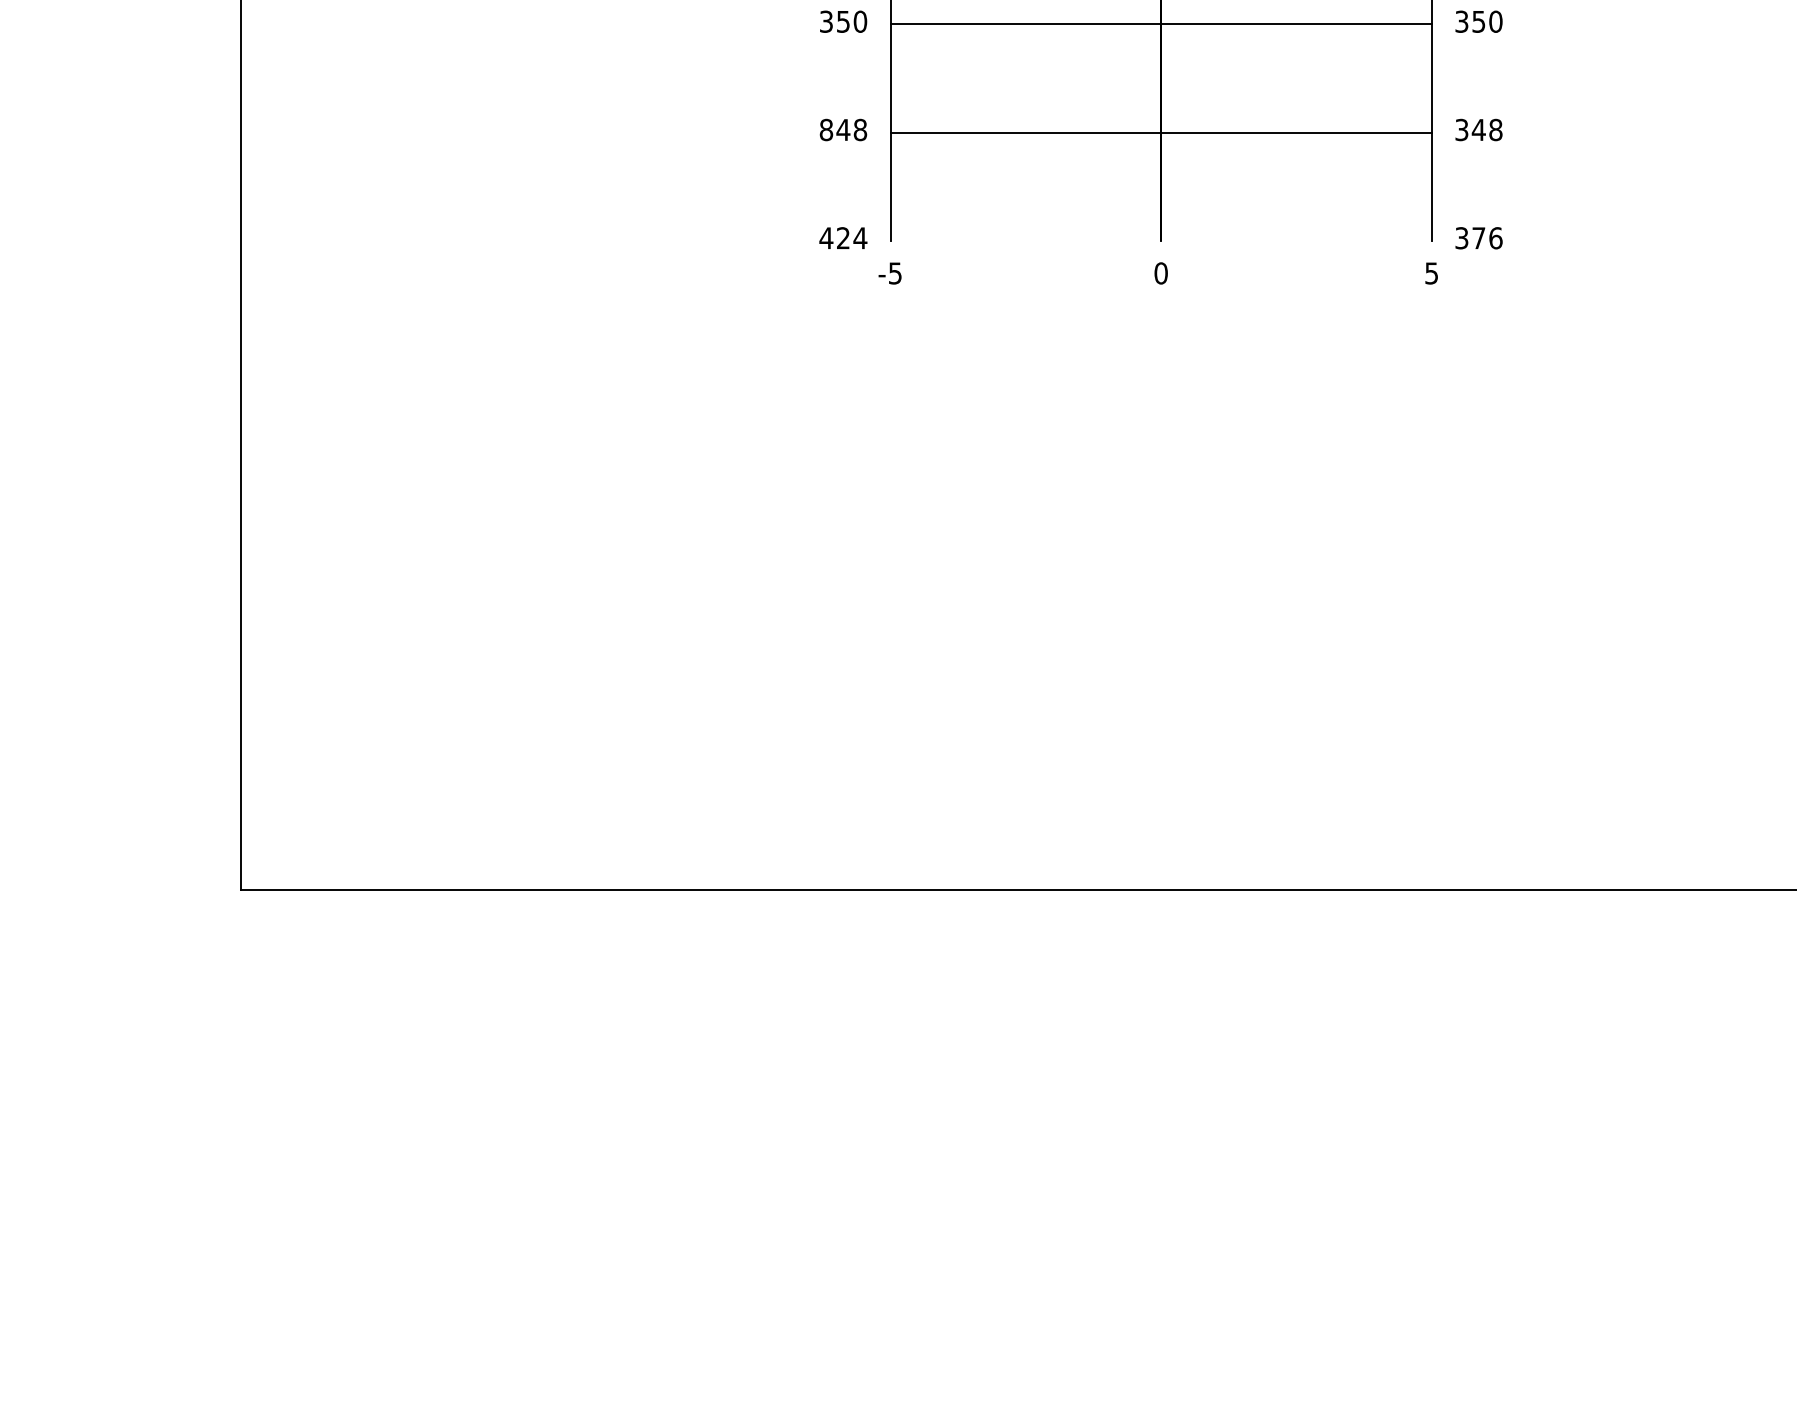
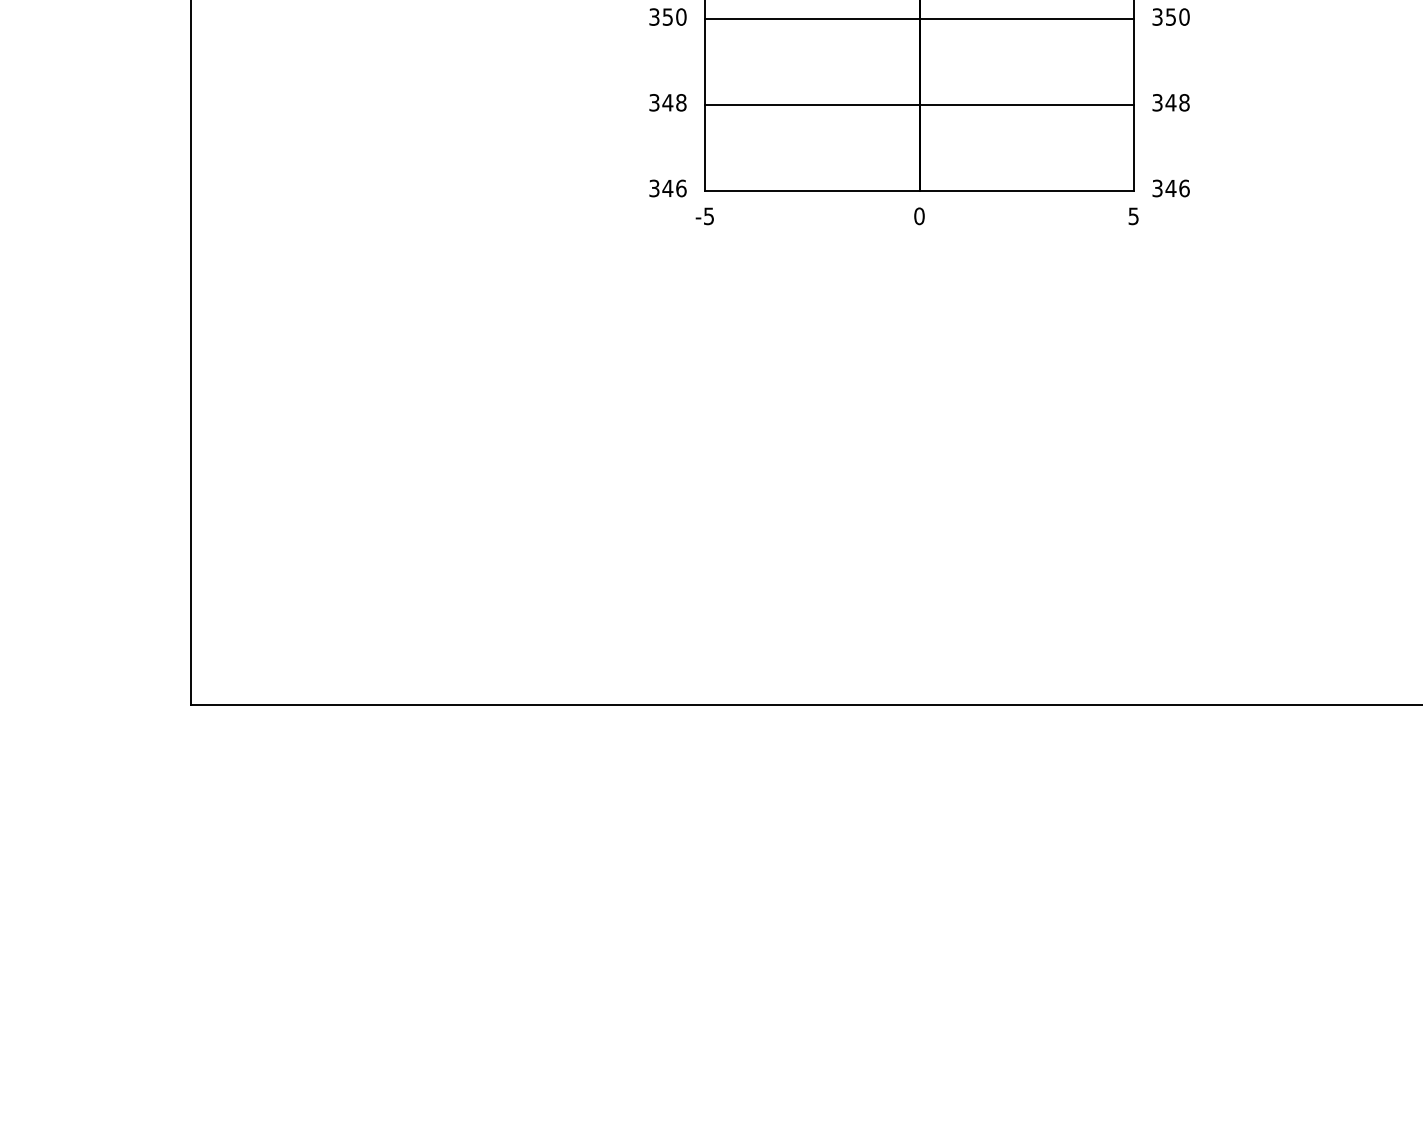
text: (826, 129) -> (654, 102), 848 -> 348
text: (842, 238) -> (667, 188), 424 -> 346
text: (1478, 238) -> (1170, 188), 376 -> 346
line: (1161, 240) -> (919, 190), added

